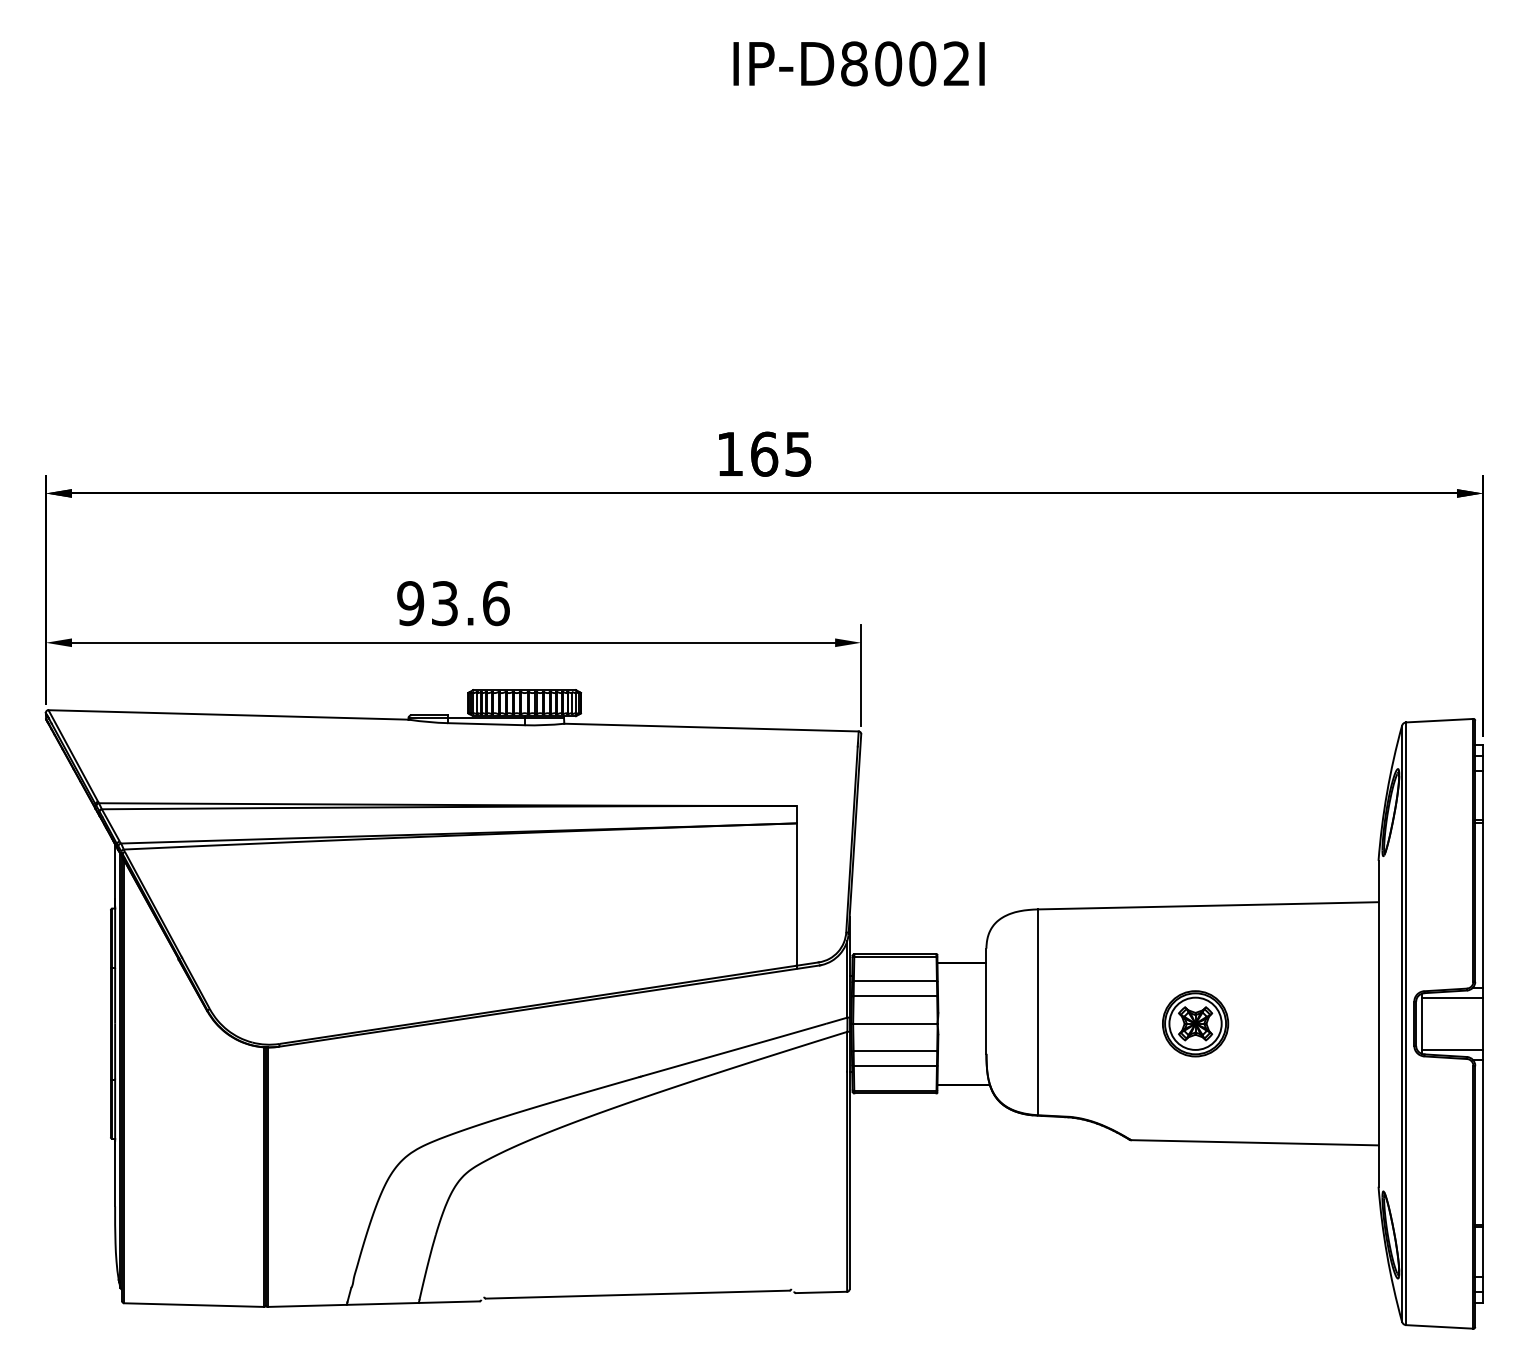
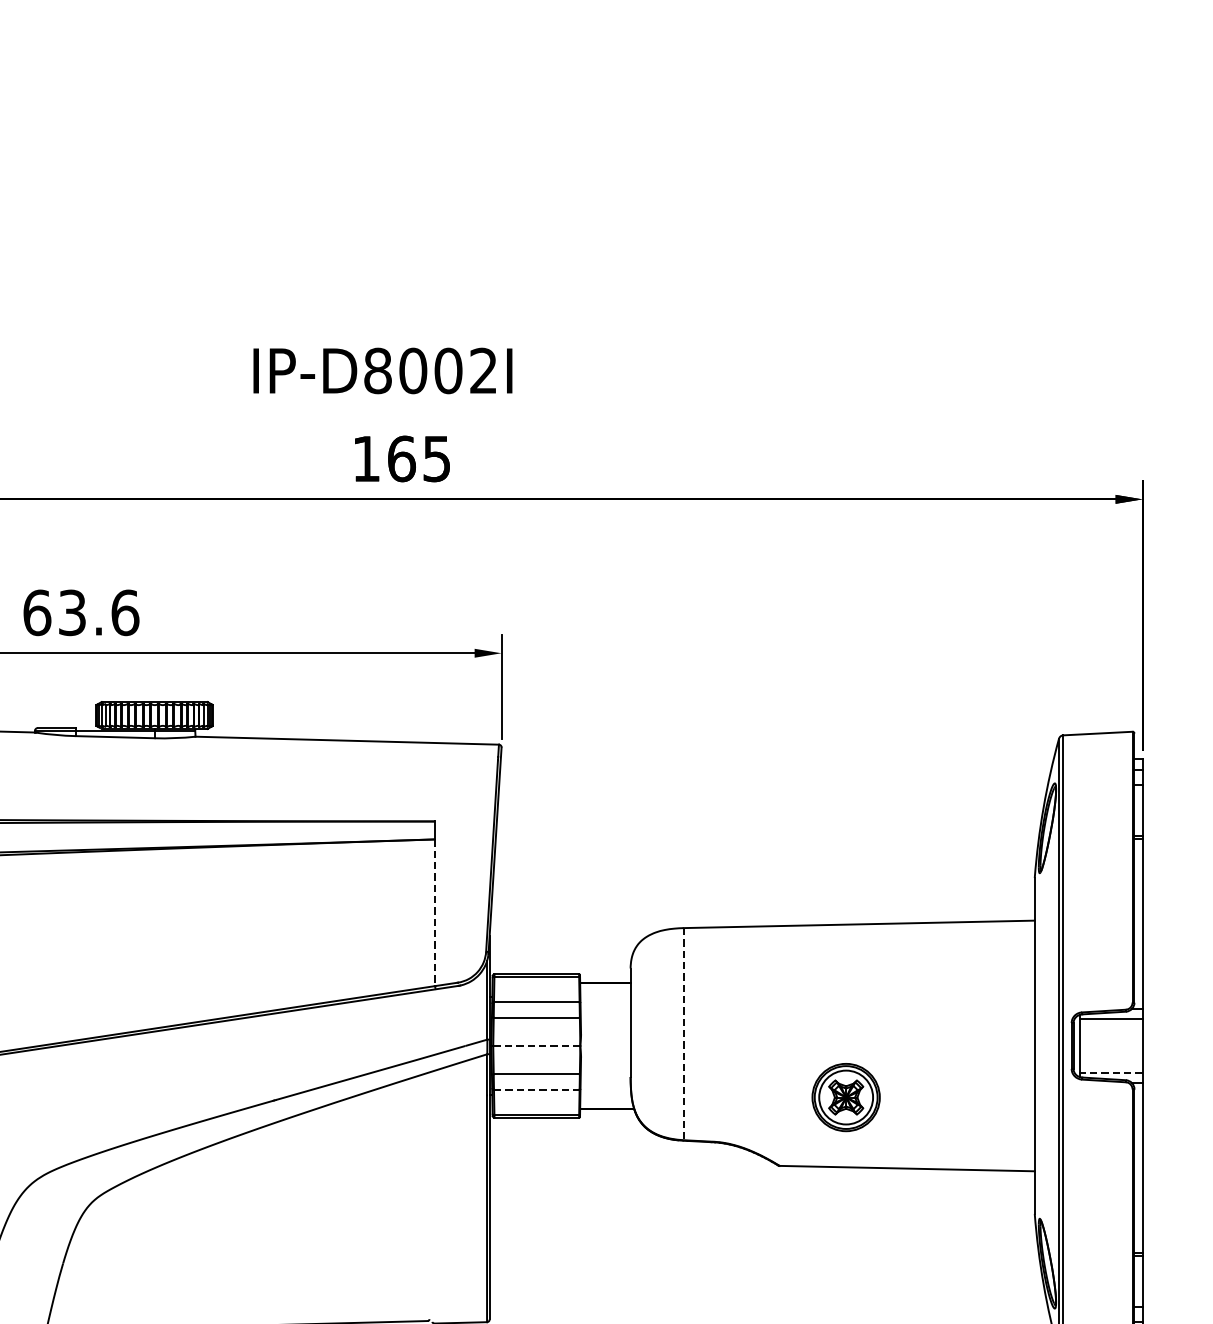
text: (858, 63) -> (382, 370), moved
text: (410, 603) -> (37, 612), 93.6 -> 63.6
line: (796, 895) -> (434, 913), solid -> dashed
line: (1037, 1012) -> (683, 1034), solid -> dashed
line: (894, 1023) -> (535, 1045), solid -> dashed
part: (1195, 1023) -> (846, 1097), moved
line: (1452, 1049) -> (1110, 1072), solid -> dashed
line: (895, 1066) -> (536, 1089), solid -> dashed

